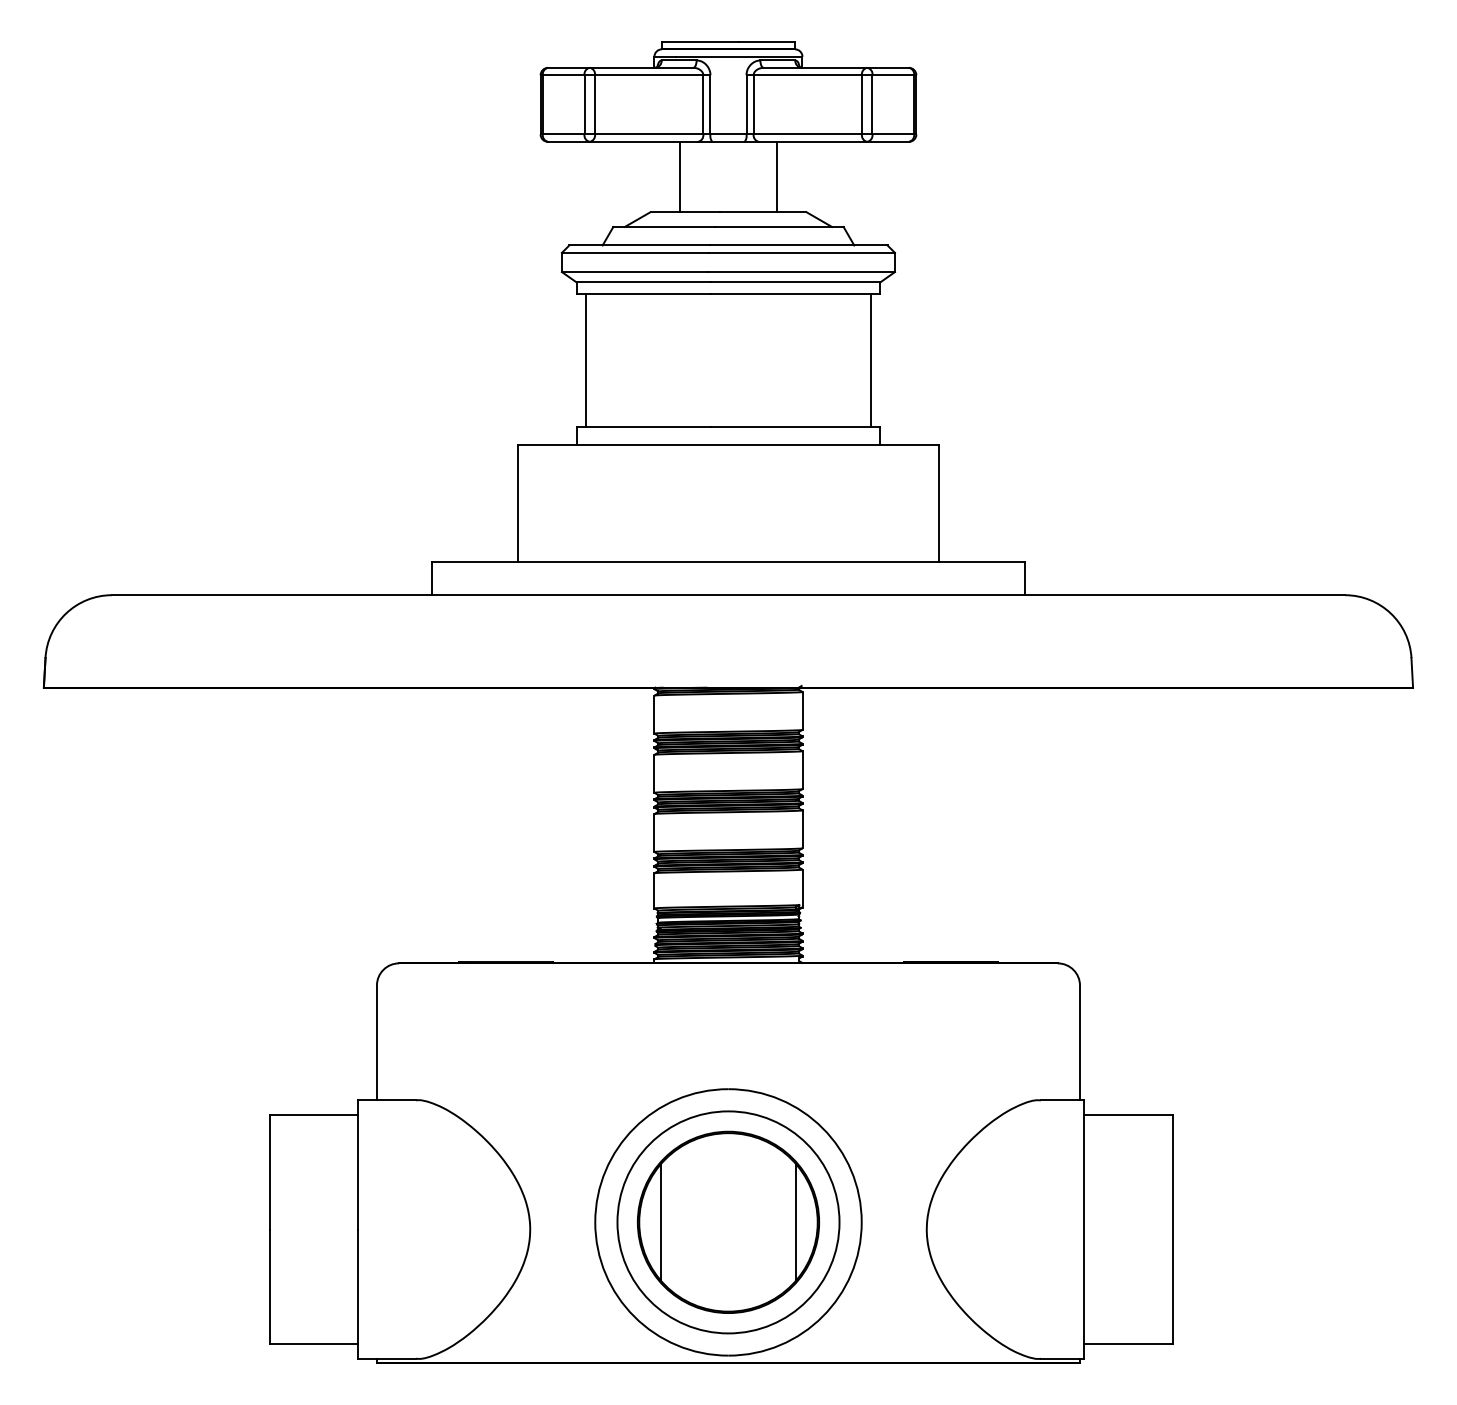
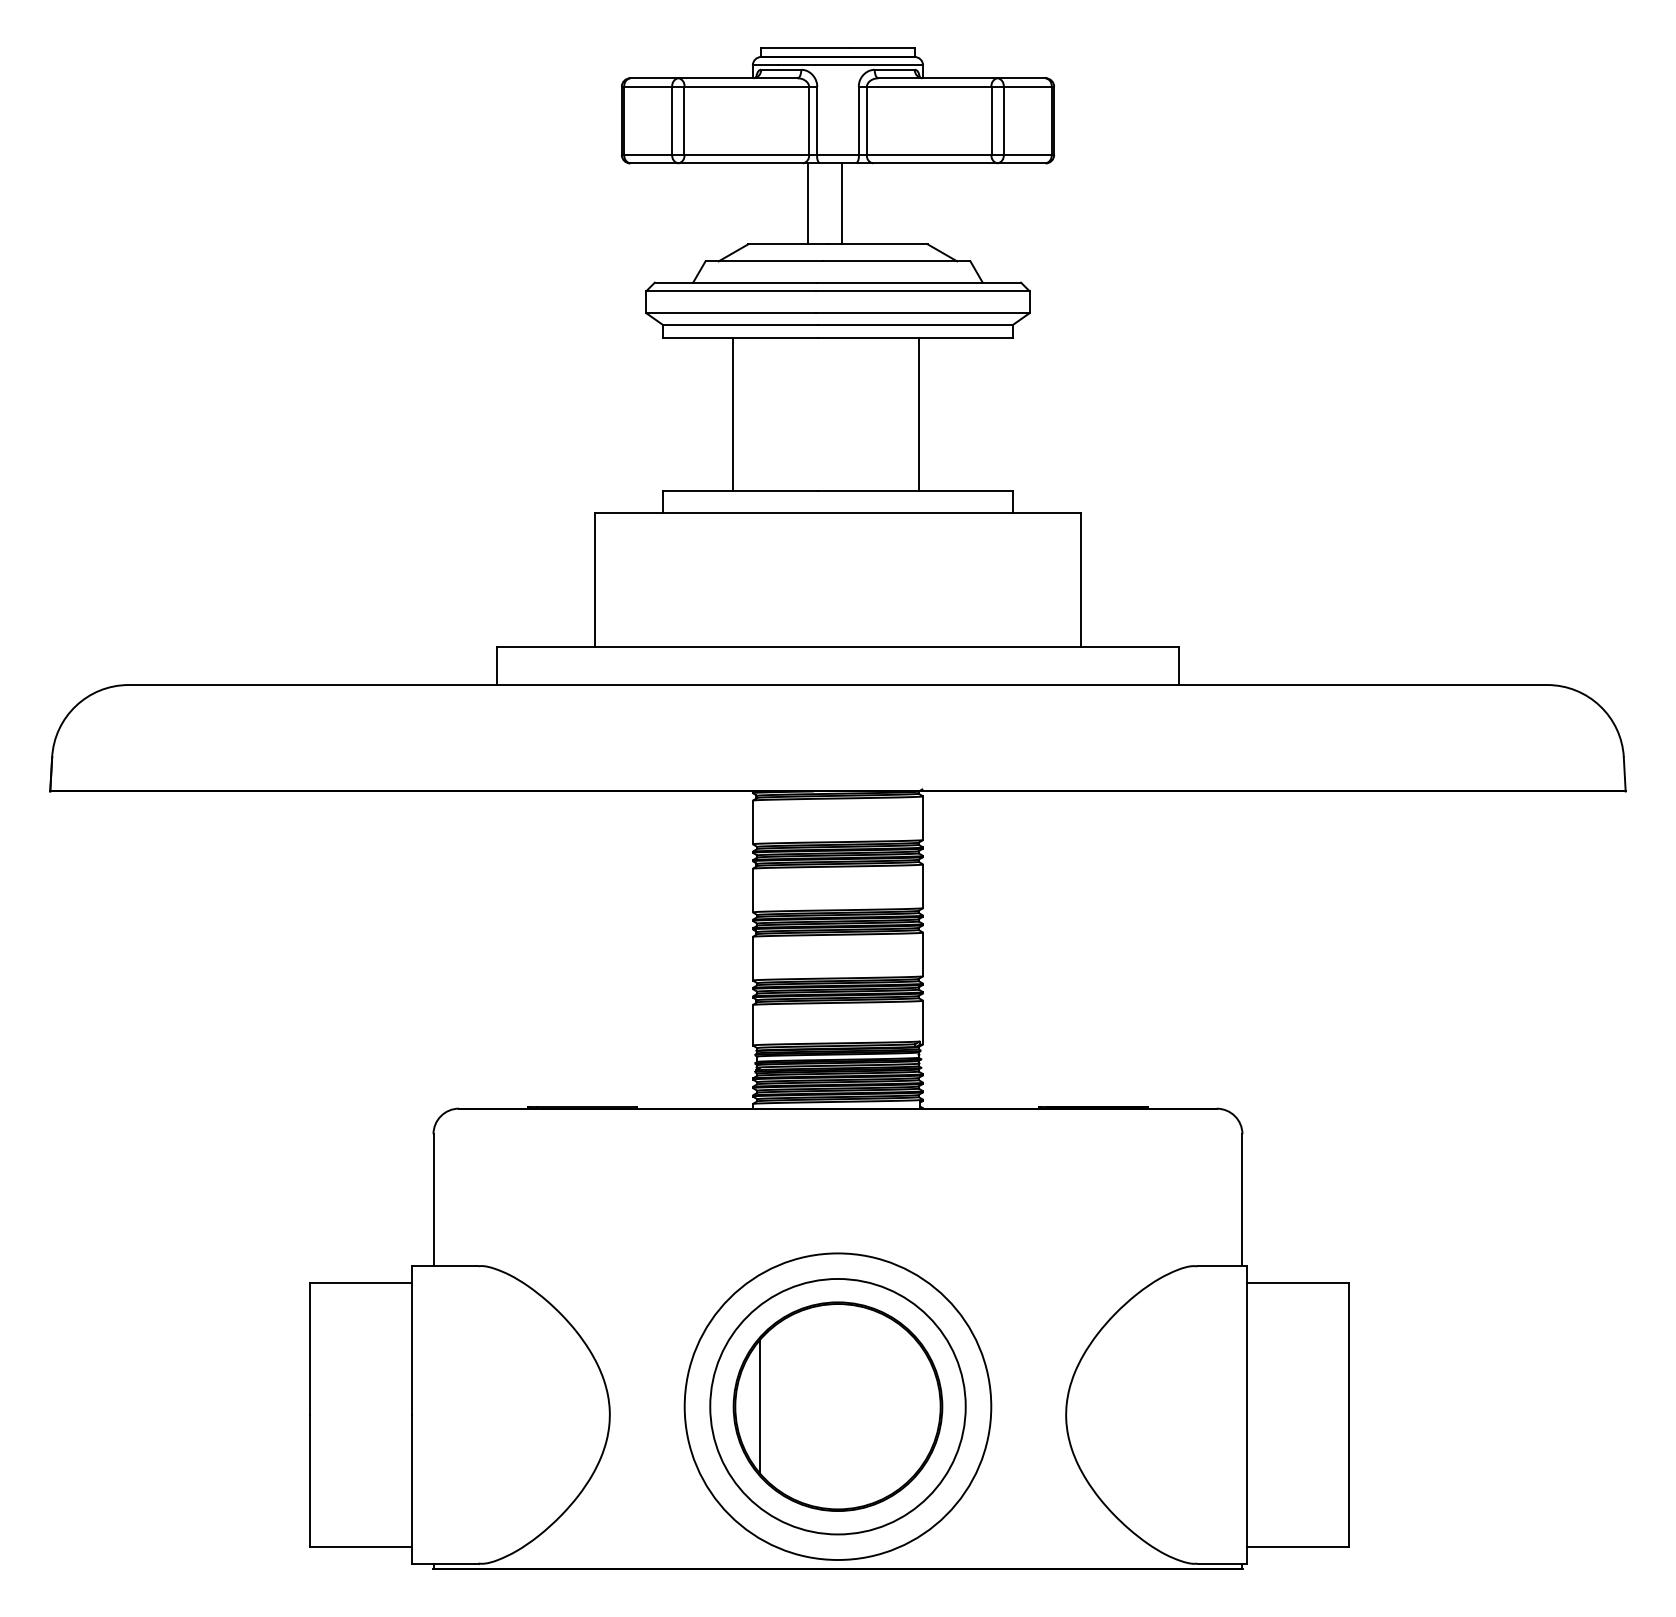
line: (680, 176) -> (841, 203), moved
line: (776, 176) -> (808, 203), moved
line: (586, 360) -> (733, 414), moved
line: (870, 360) -> (918, 414), moved
line: (796, 1222) -> (916, 1406), removed

